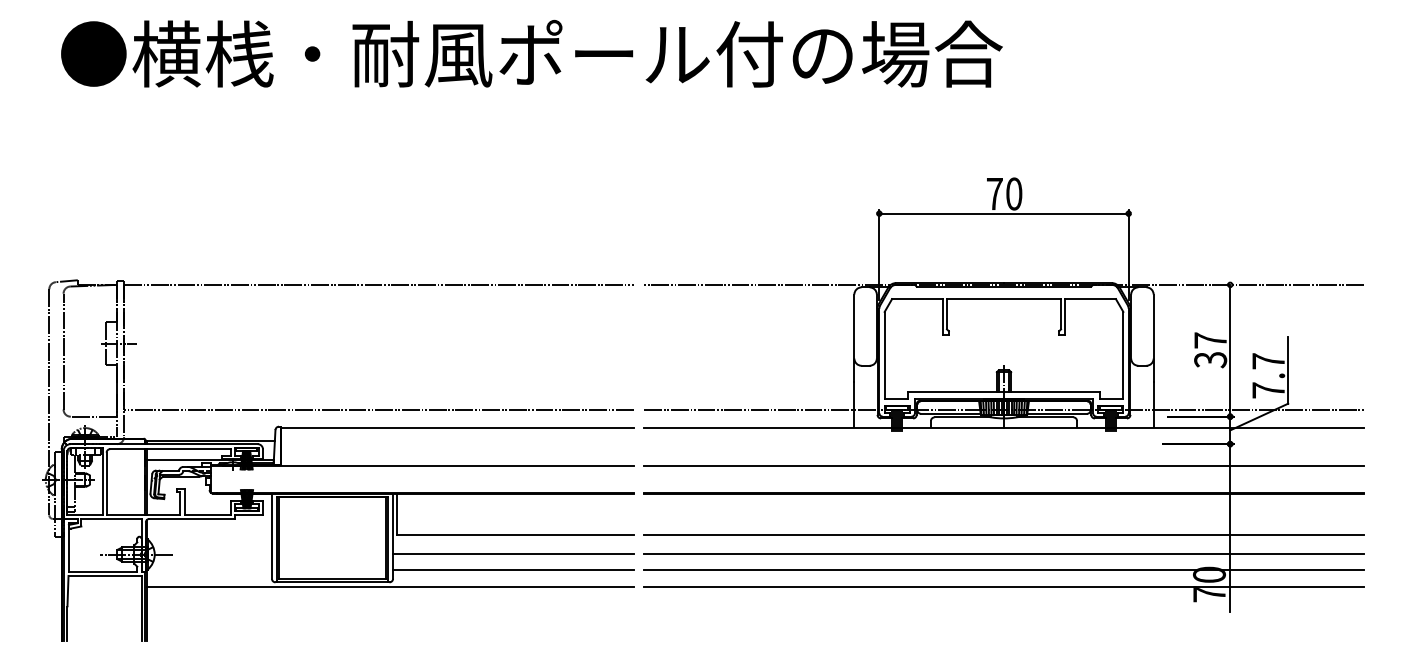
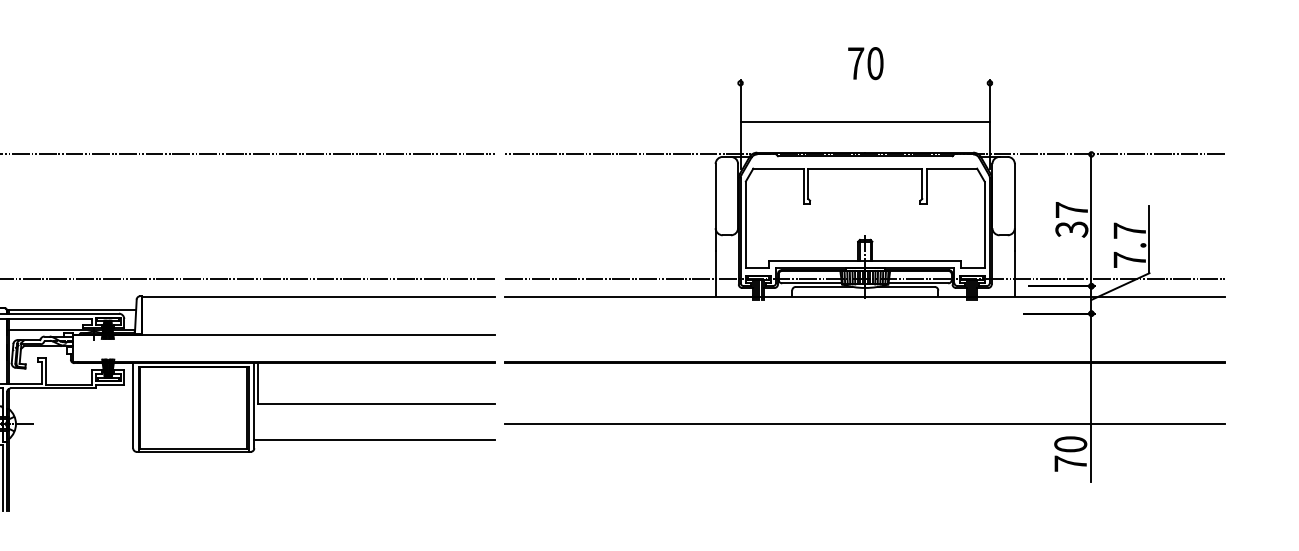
line: (1003, 213) -> (864, 122), moved
line: (1003, 465) -> (864, 335), removed
line: (1003, 534) -> (864, 404), removed
line: (513, 554) -> (374, 424), removed
line: (1003, 570) -> (864, 440), removed
line: (390, 586) -> (251, 456), removed
line: (1003, 586) -> (864, 456), removed

